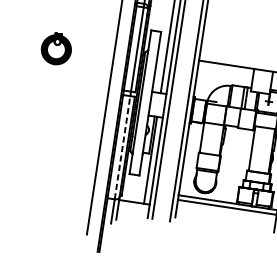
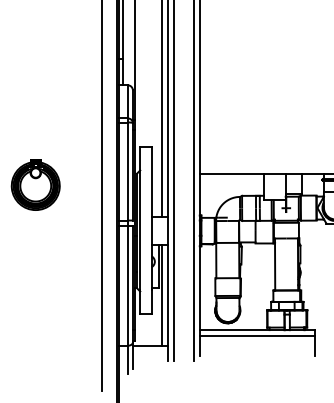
part: (56, 48) -> (35, 184), size x1.43
line: (122, 147) -> (127, 285), dashed -> solid

